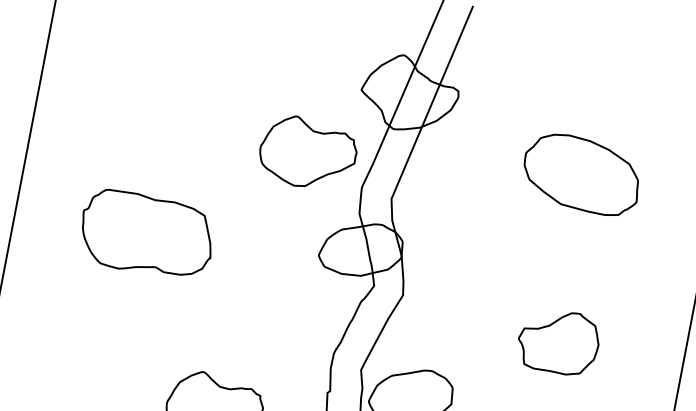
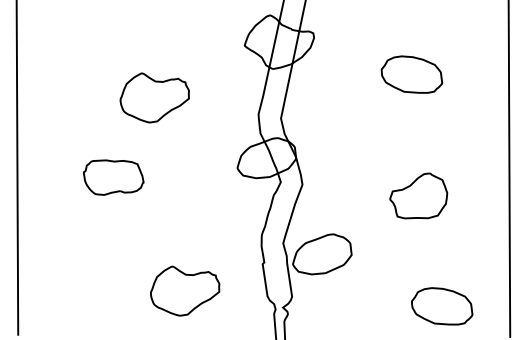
part: (307, 152) -> (154, 97), moved
part: (581, 173) -> (411, 74), size x0.71
part: (147, 234) -> (113, 177), size x0.62

